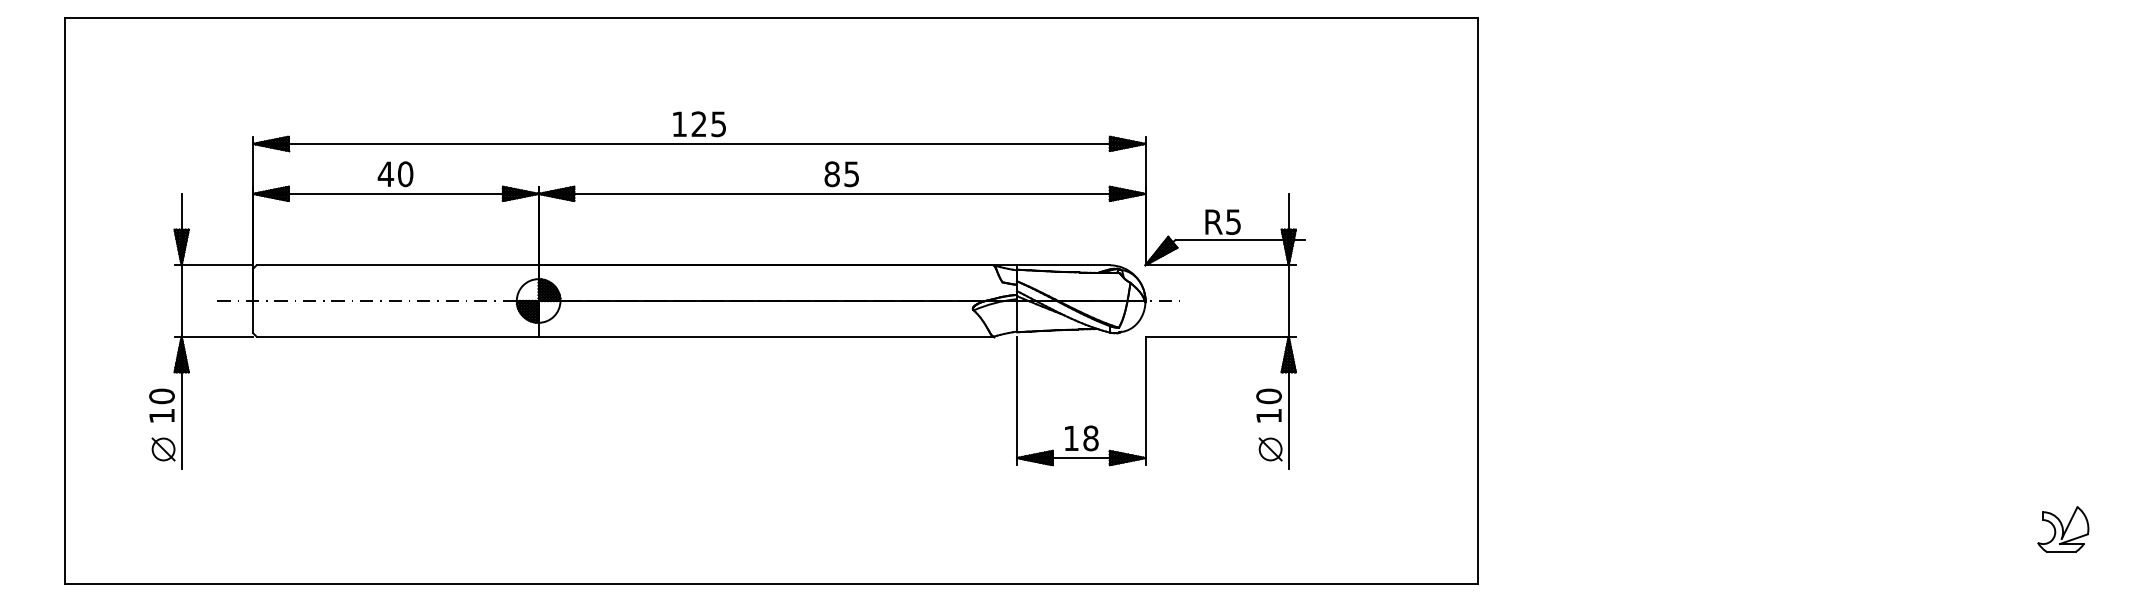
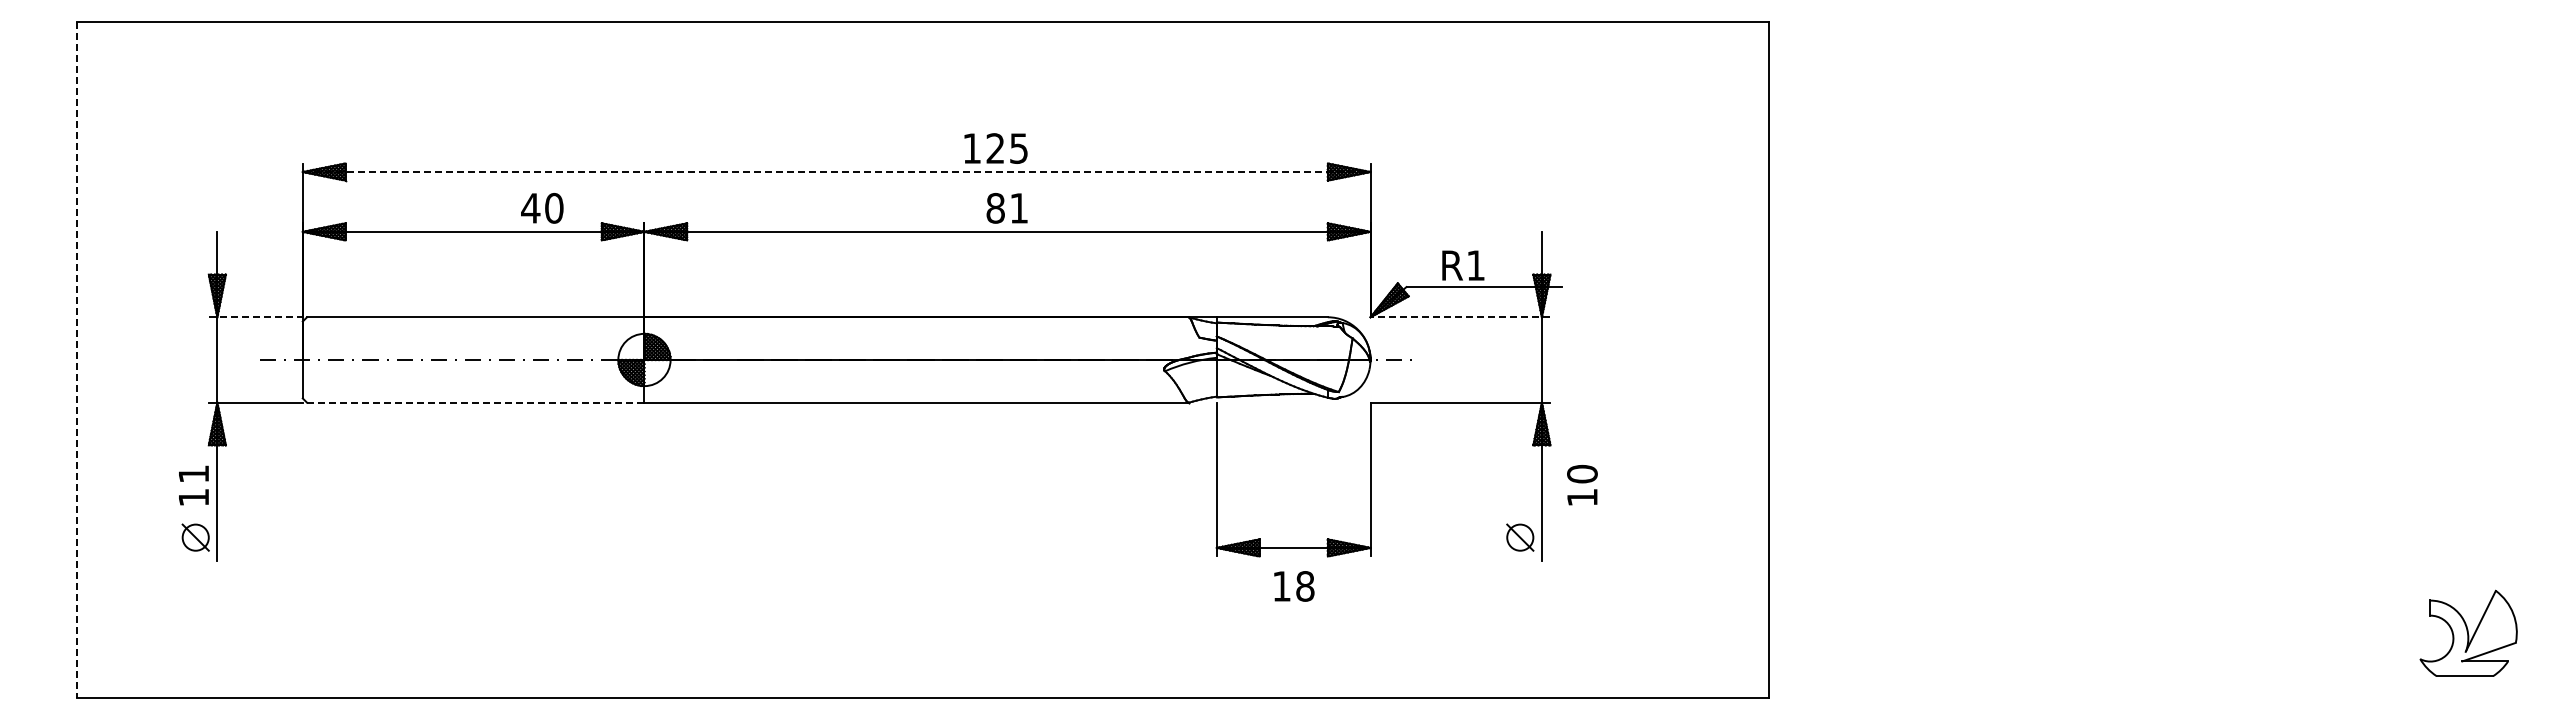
text: (699, 124) -> (995, 148), moved
line: (699, 144) -> (836, 172), solid -> dashed
text: (395, 174) -> (542, 208), moved
text: (851, 174) -> (1018, 208), 85 -> 81
text: (1233, 222) -> (1475, 265), R5 -> R1
line: (213, 265) -> (255, 317), solid -> dashed
line: (1220, 265) -> (1460, 317), solid -> dashed
line: (64, 301) -> (77, 360), solid -> dashed
line: (397, 336) -> (475, 402), solid -> dashed
text: (161, 395) -> (193, 473), 10 -> 11
text: (1269, 405) -> (1582, 485), moved
text: (1081, 438) -> (1294, 586), moved
part: (2063, 528) -> (2468, 632), size x1.6

